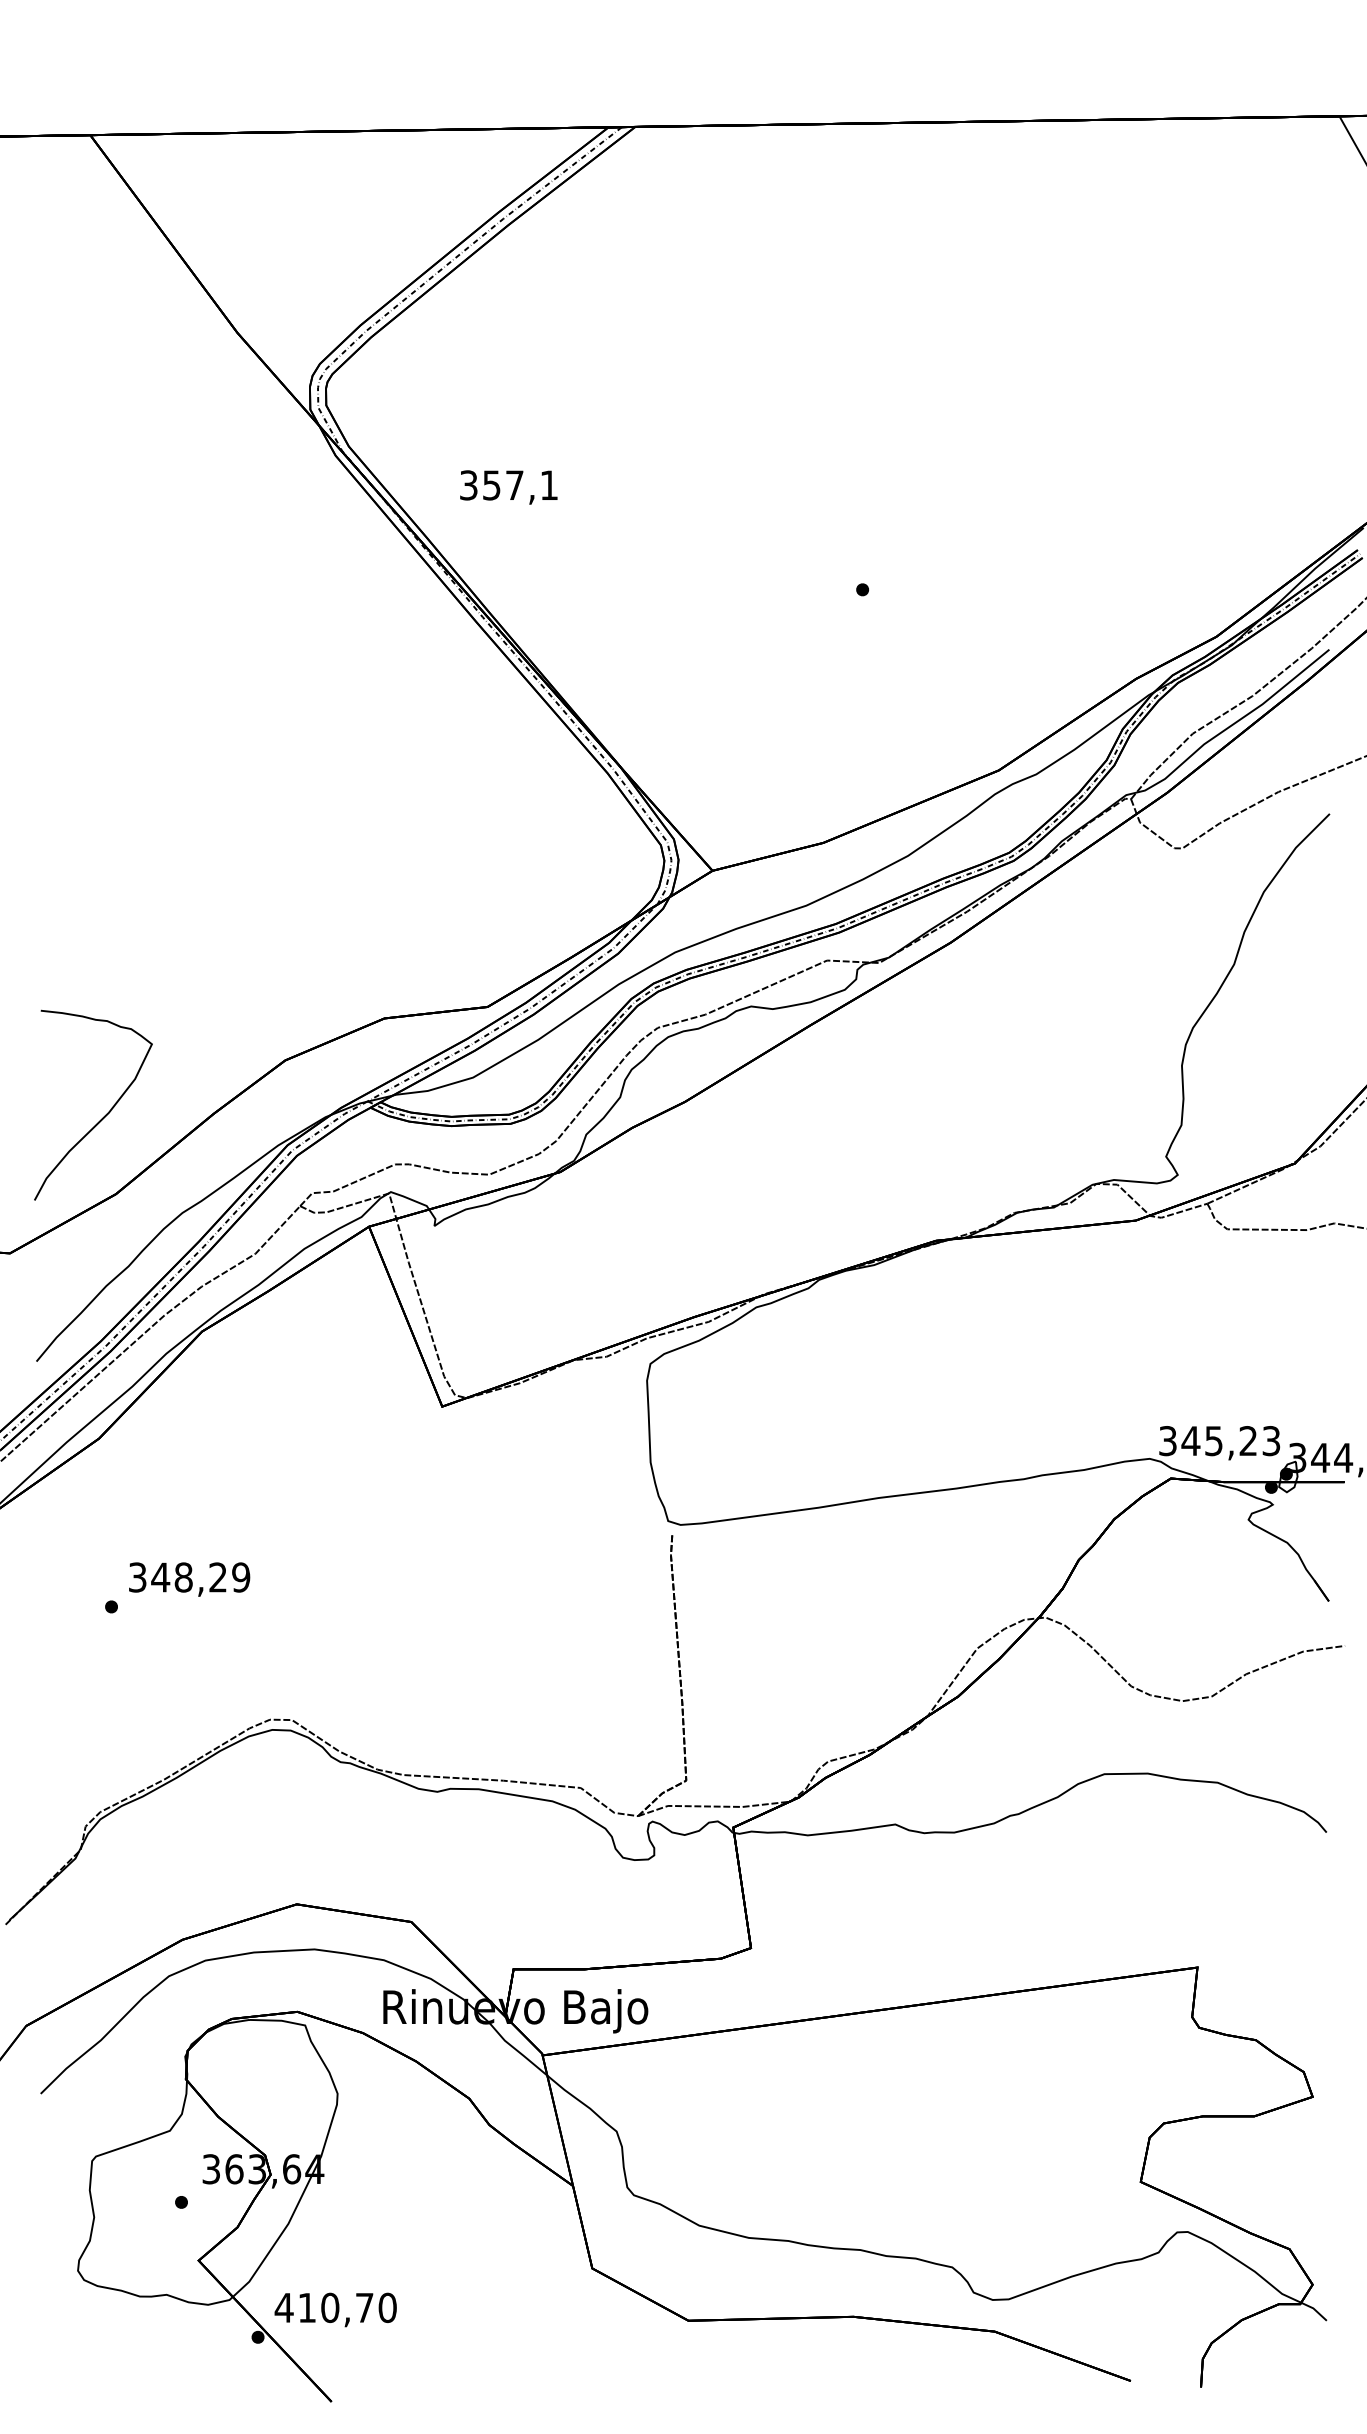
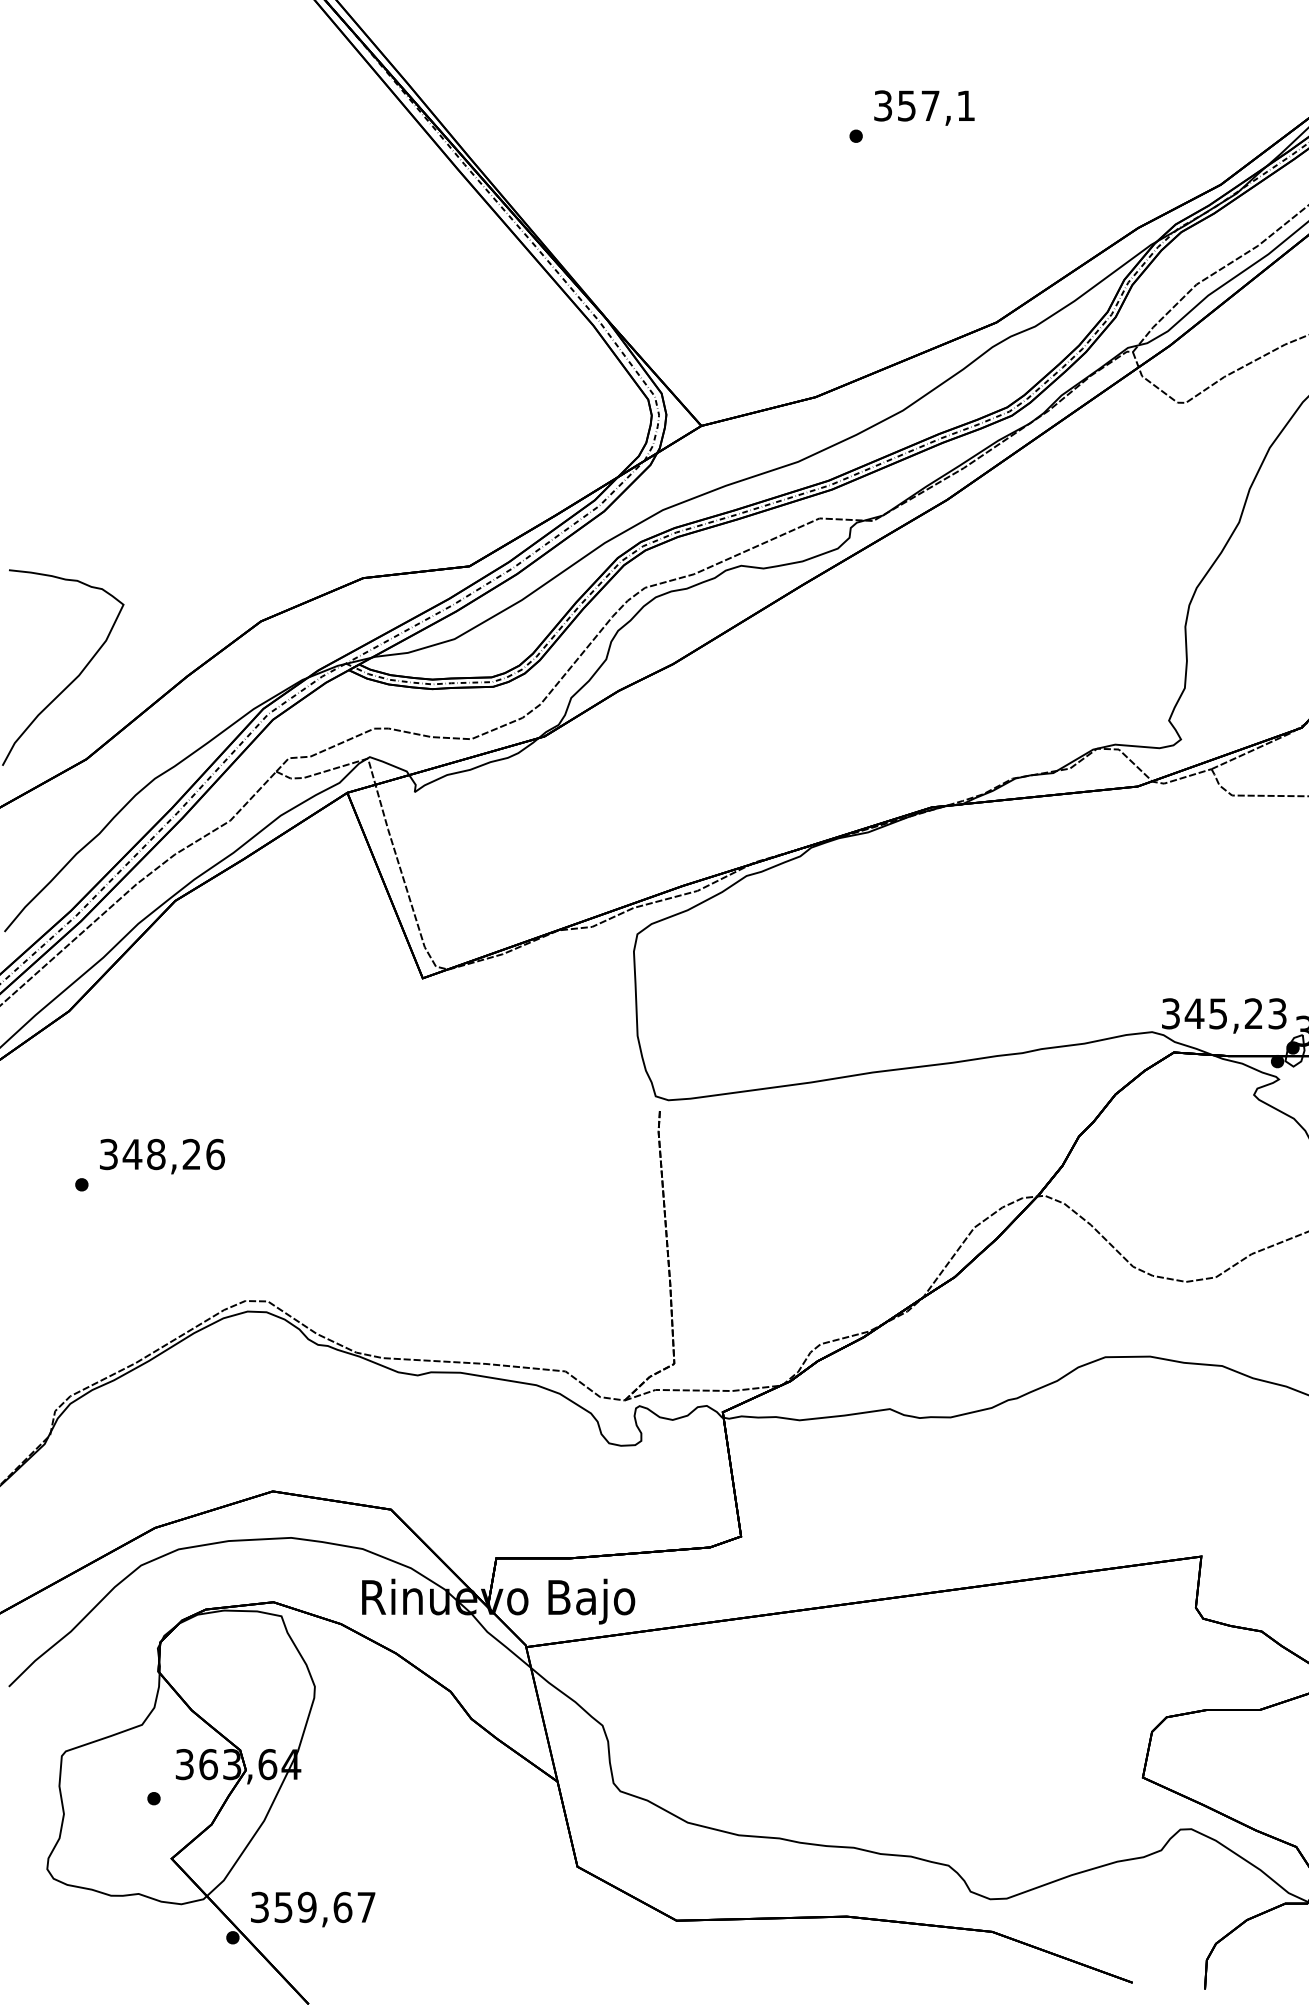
text: (508, 487) -> (924, 108), moved
text: (241, 1577) -> (215, 1154), 348,29 -> 348,26
text: (335, 2307) -> (312, 1907), 410,70 -> 359,67

